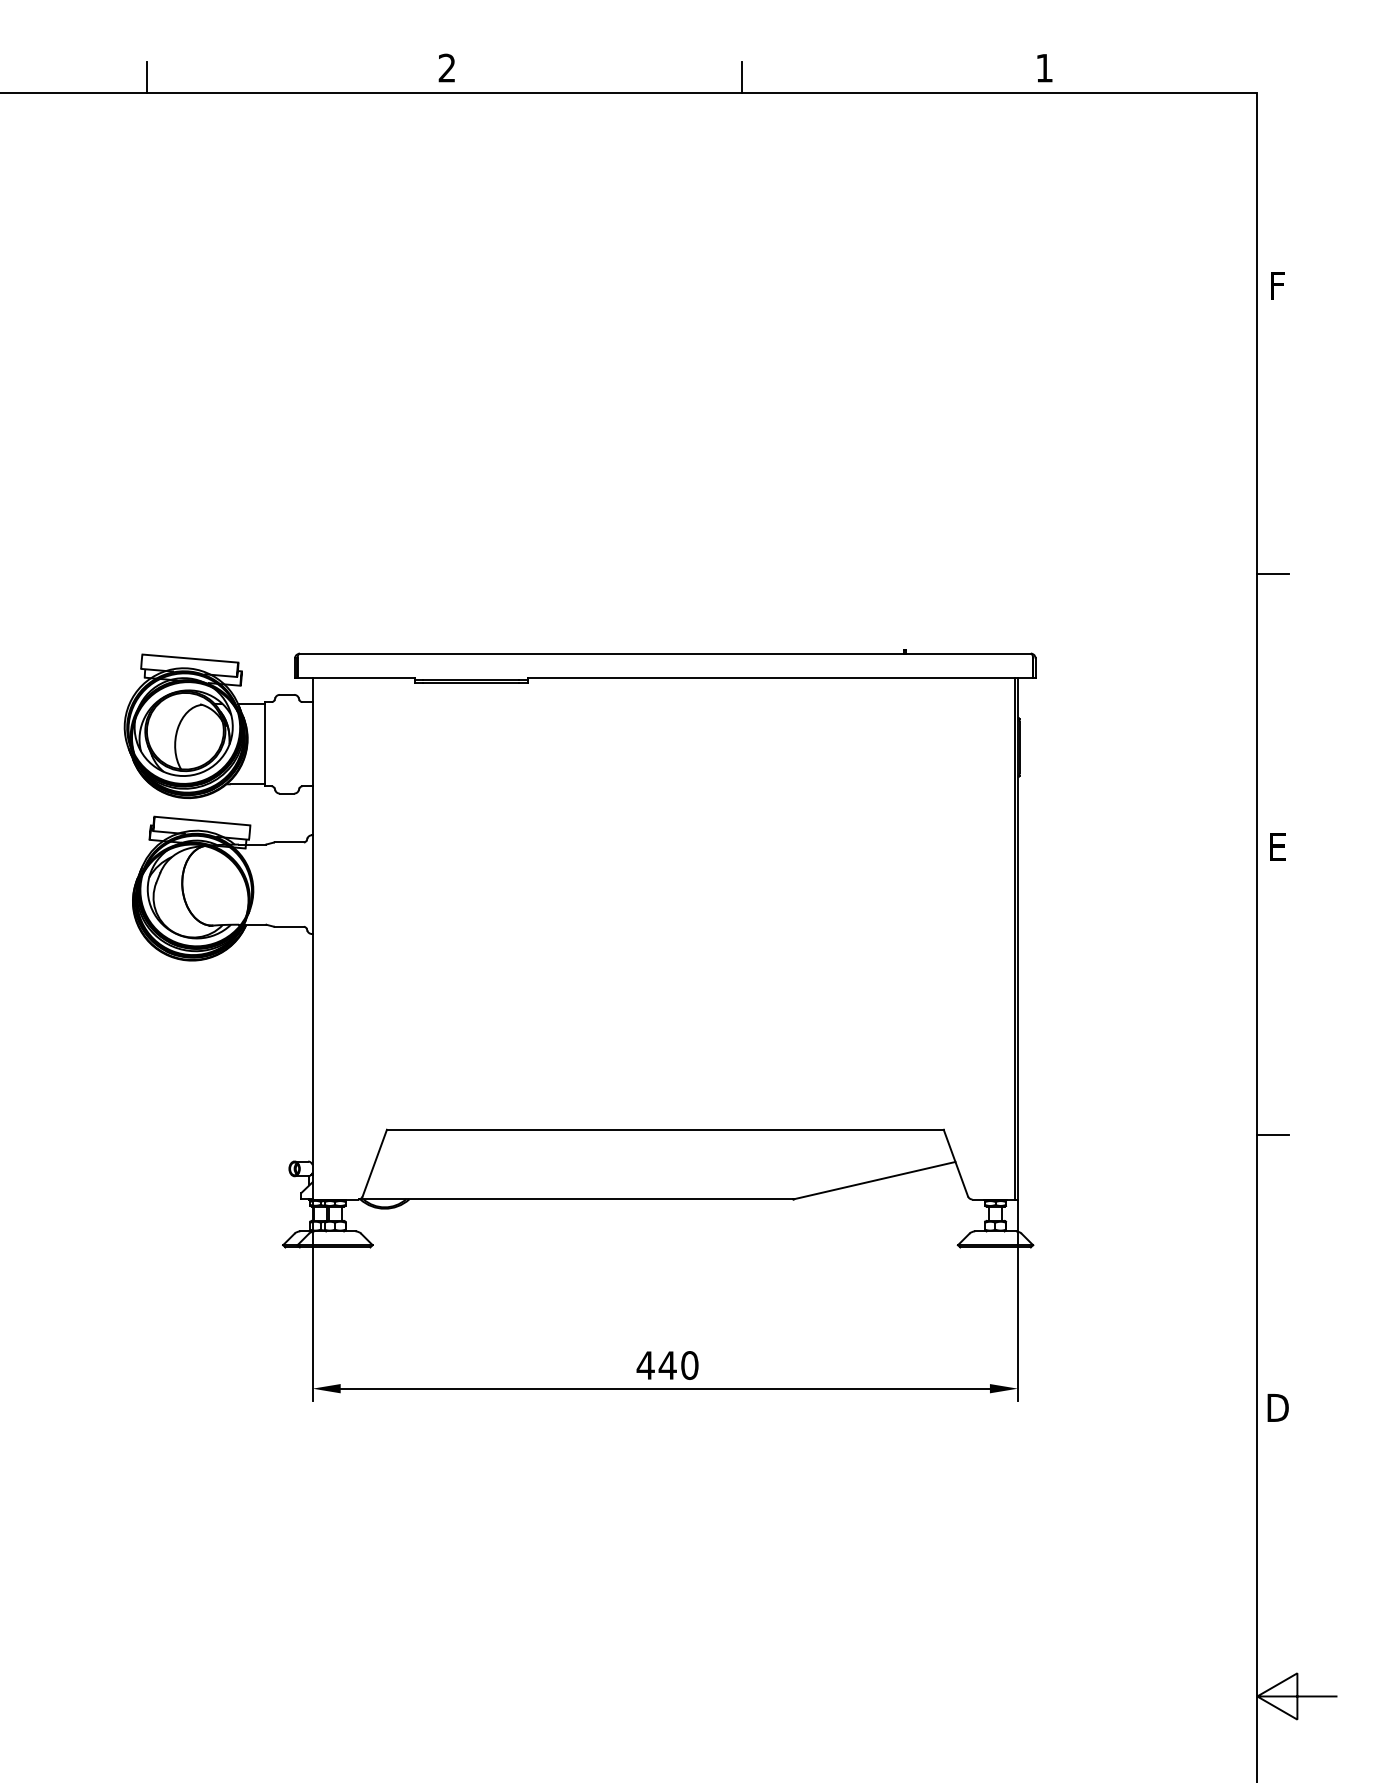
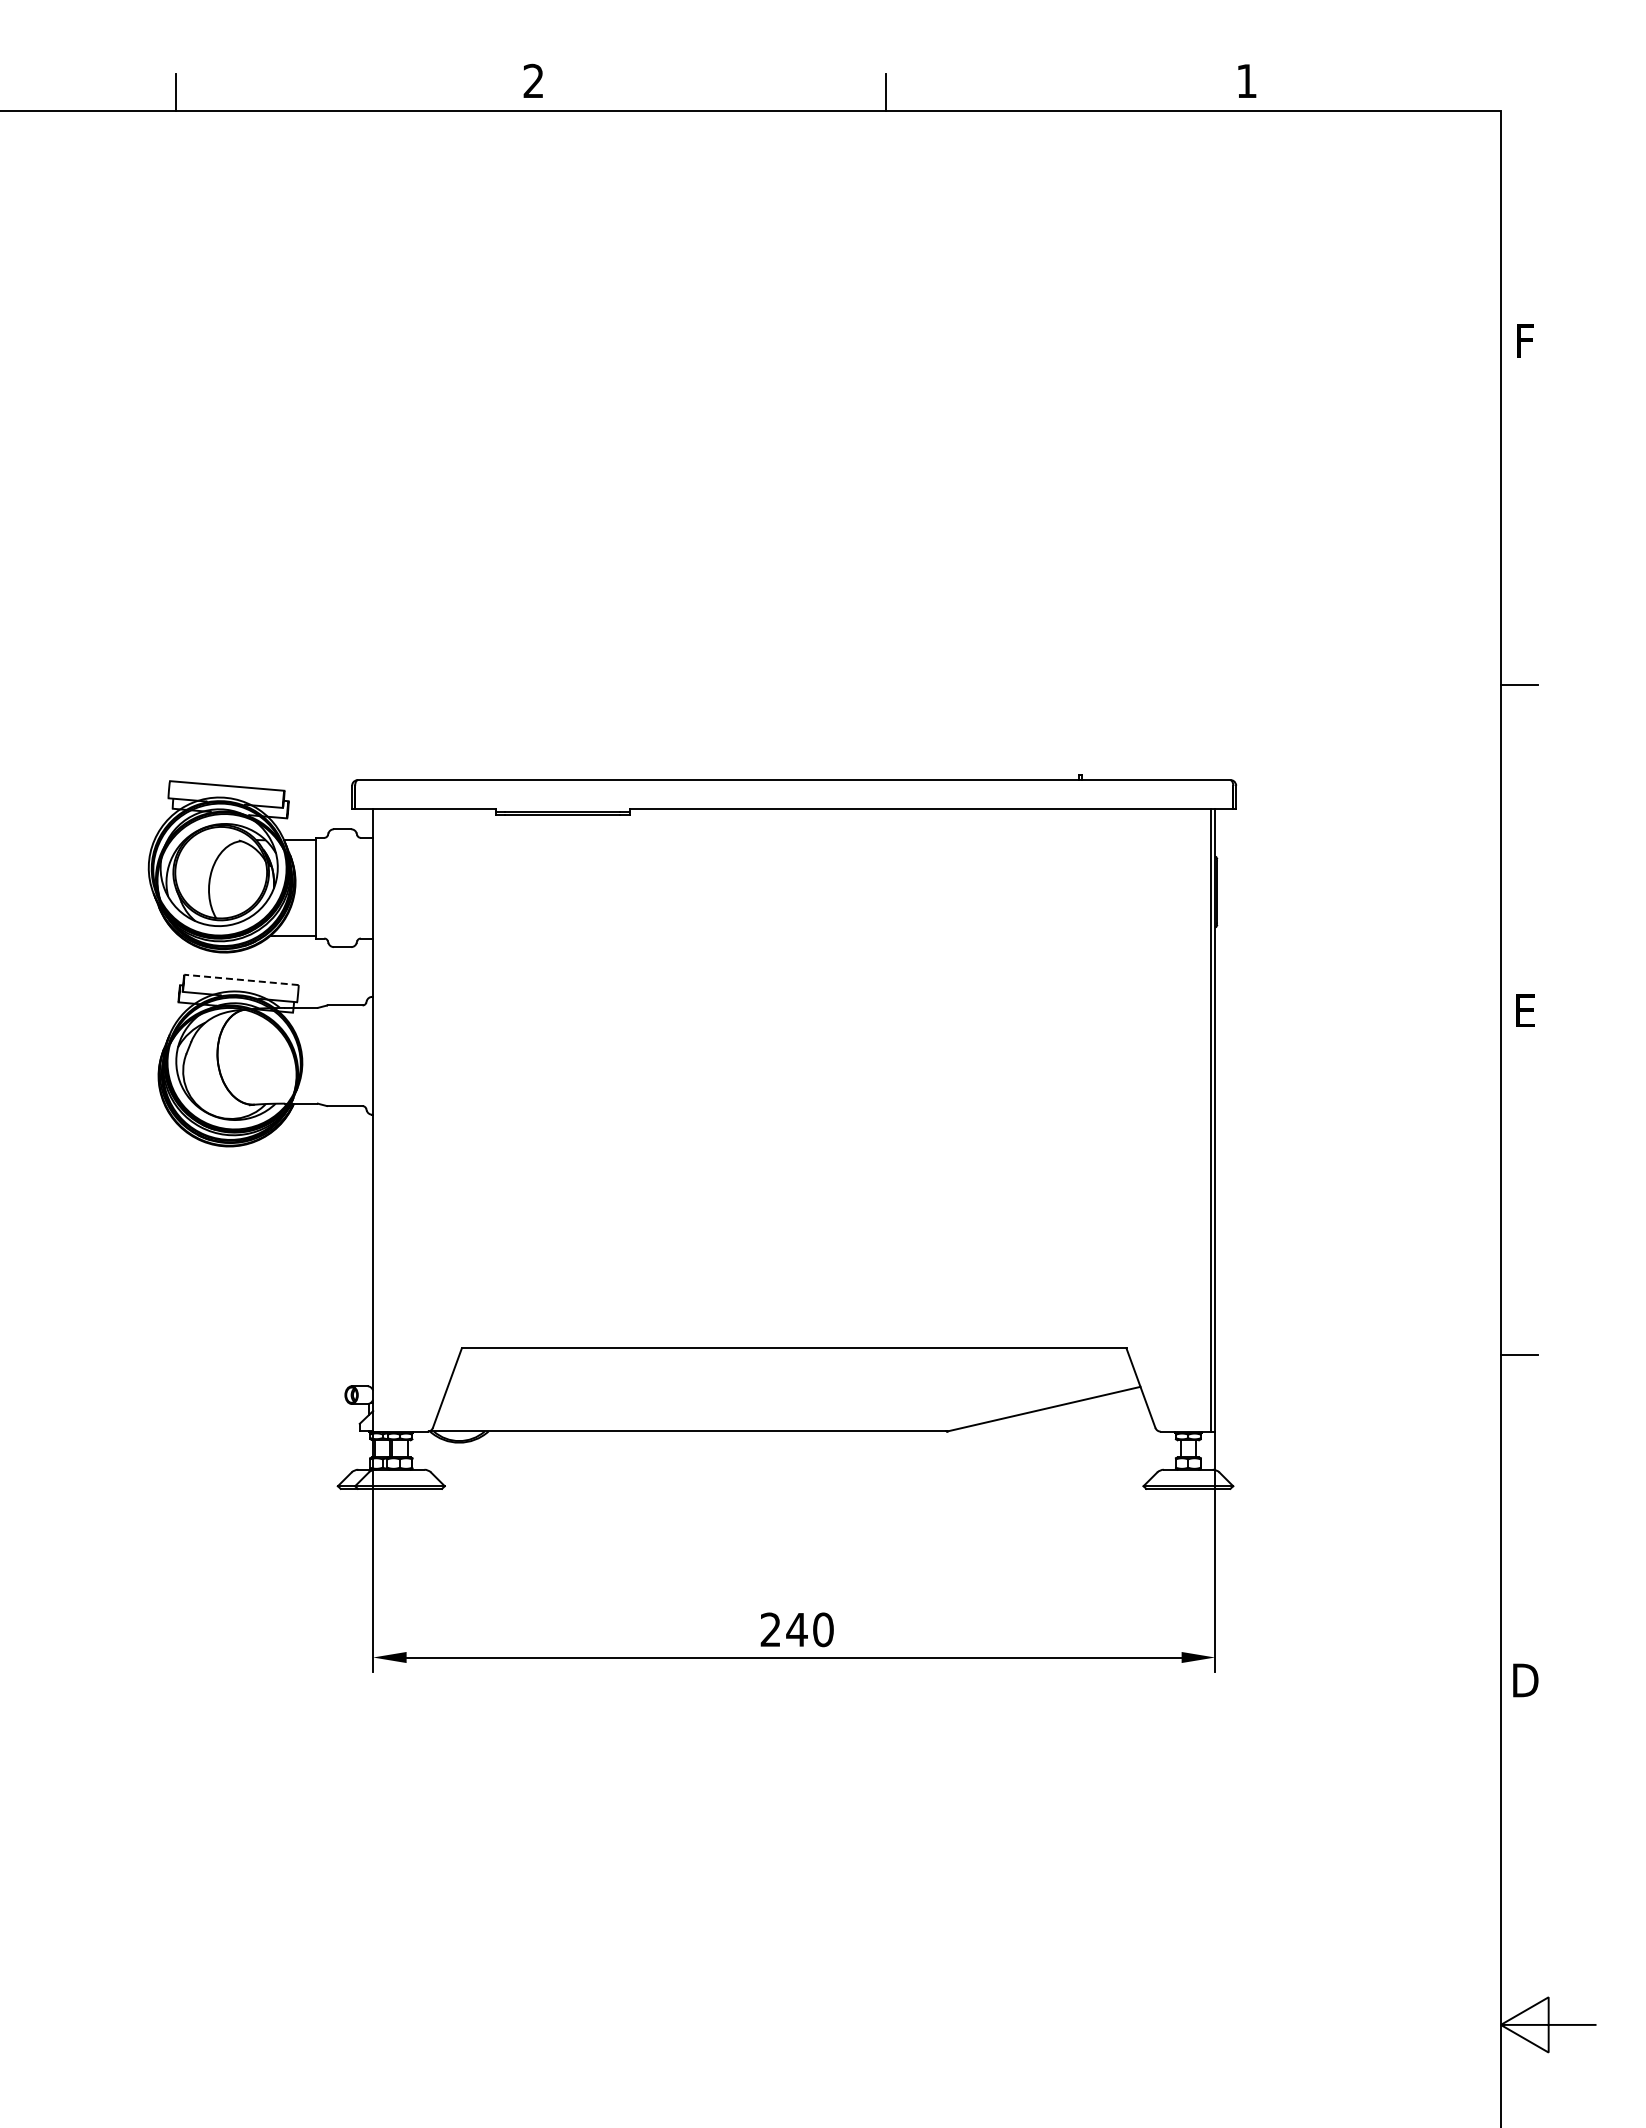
line: (202, 820) -> (241, 979), solid -> dashed
text: (645, 1365) -> (770, 1629), 440 -> 240

